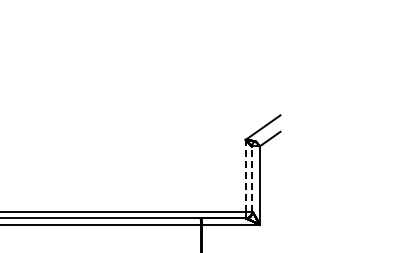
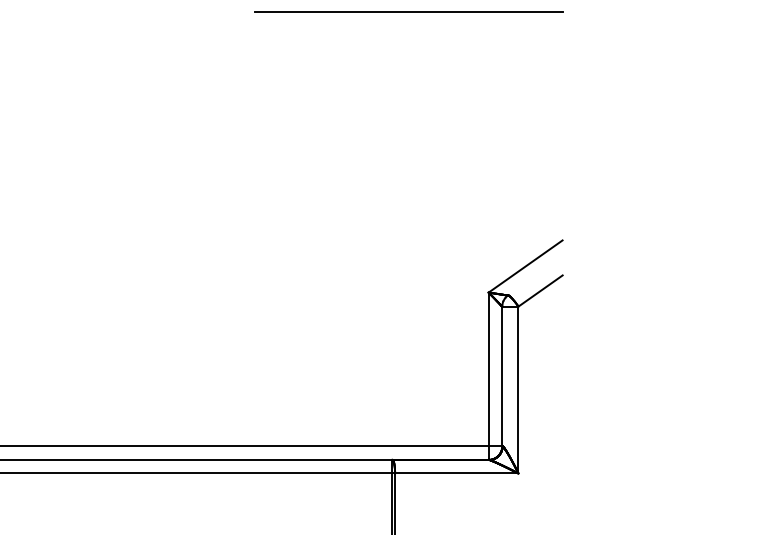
line: (207, 8) -> (407, 12), added
line: (245, 175) -> (488, 368), dashed -> solid
line: (252, 179) -> (503, 376), dashed -> solid

